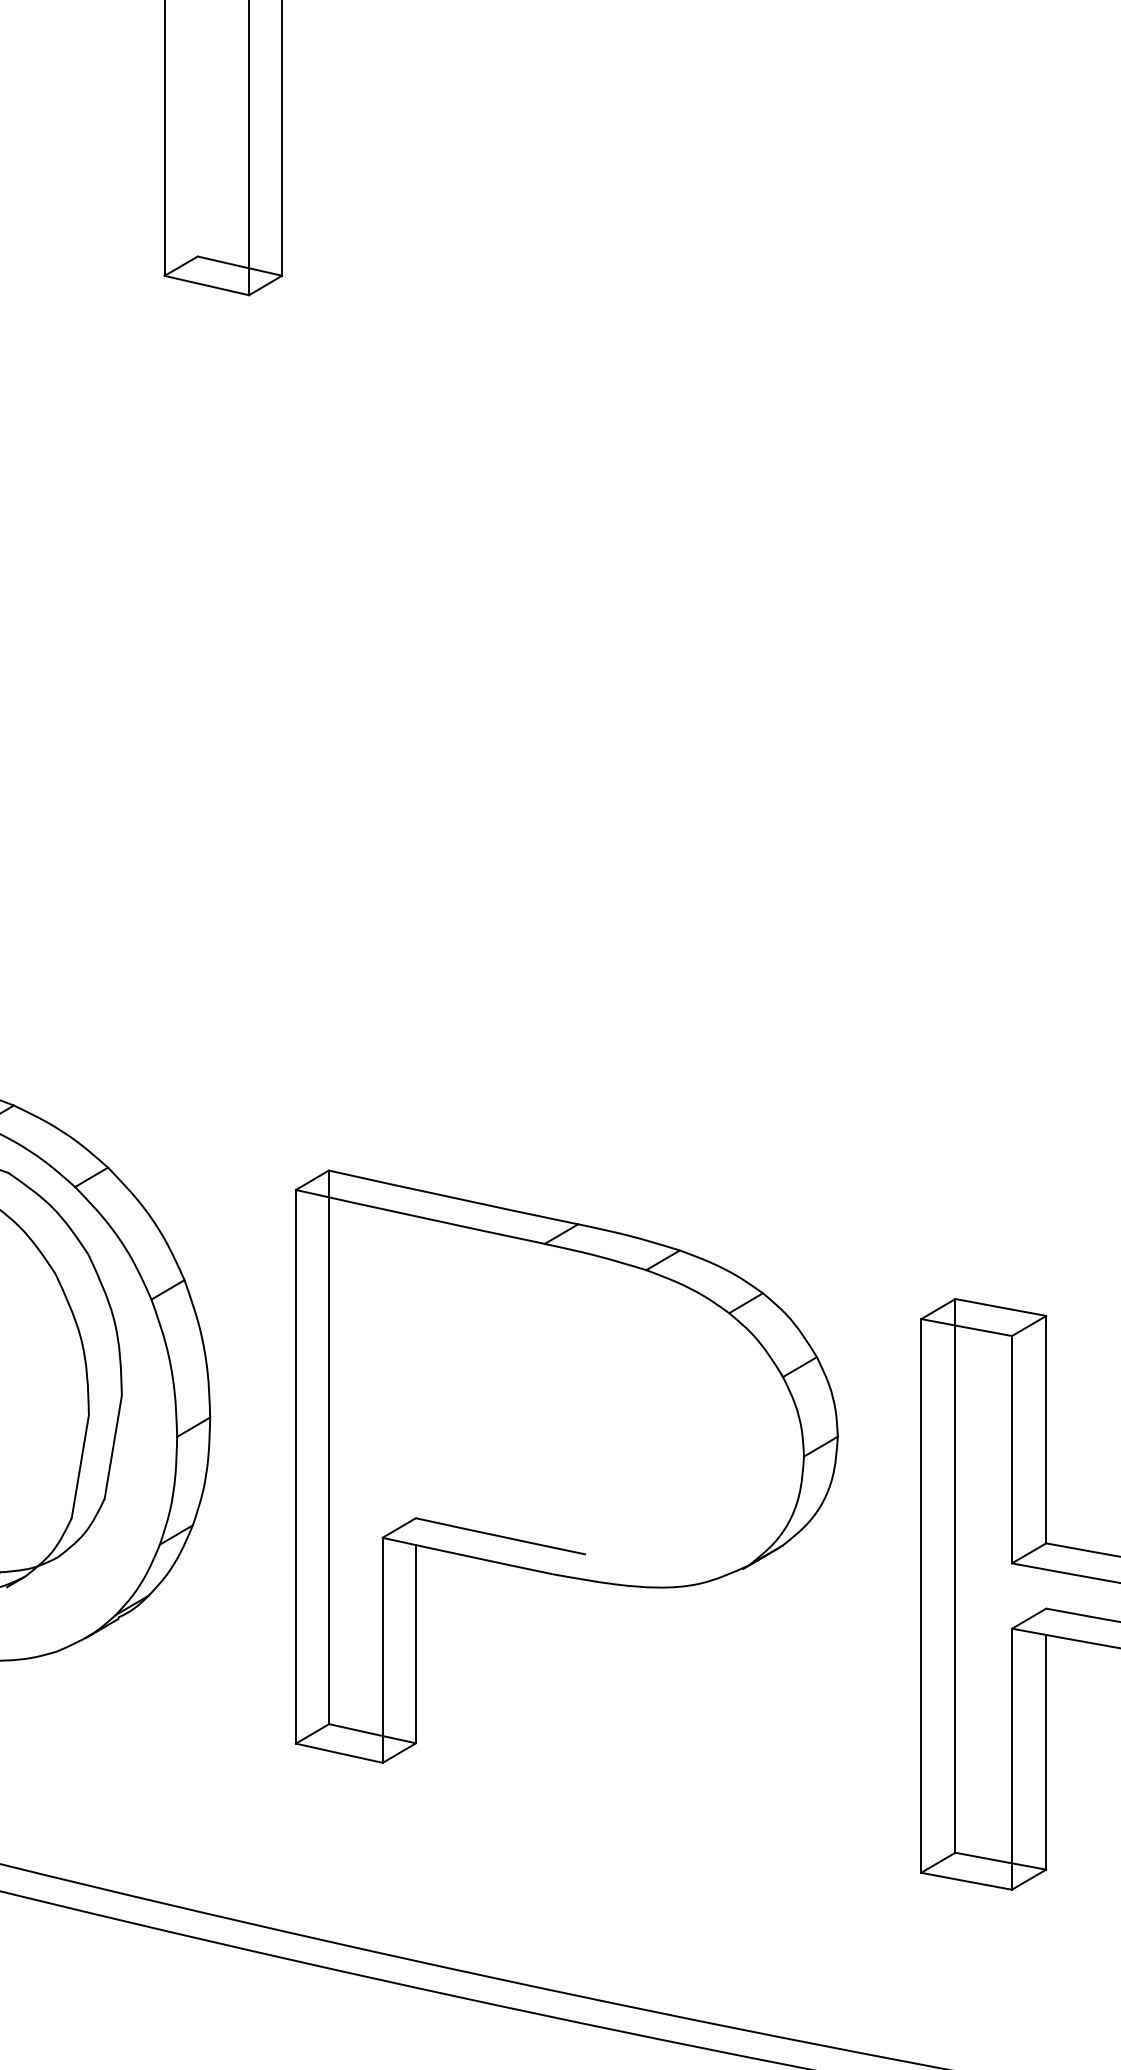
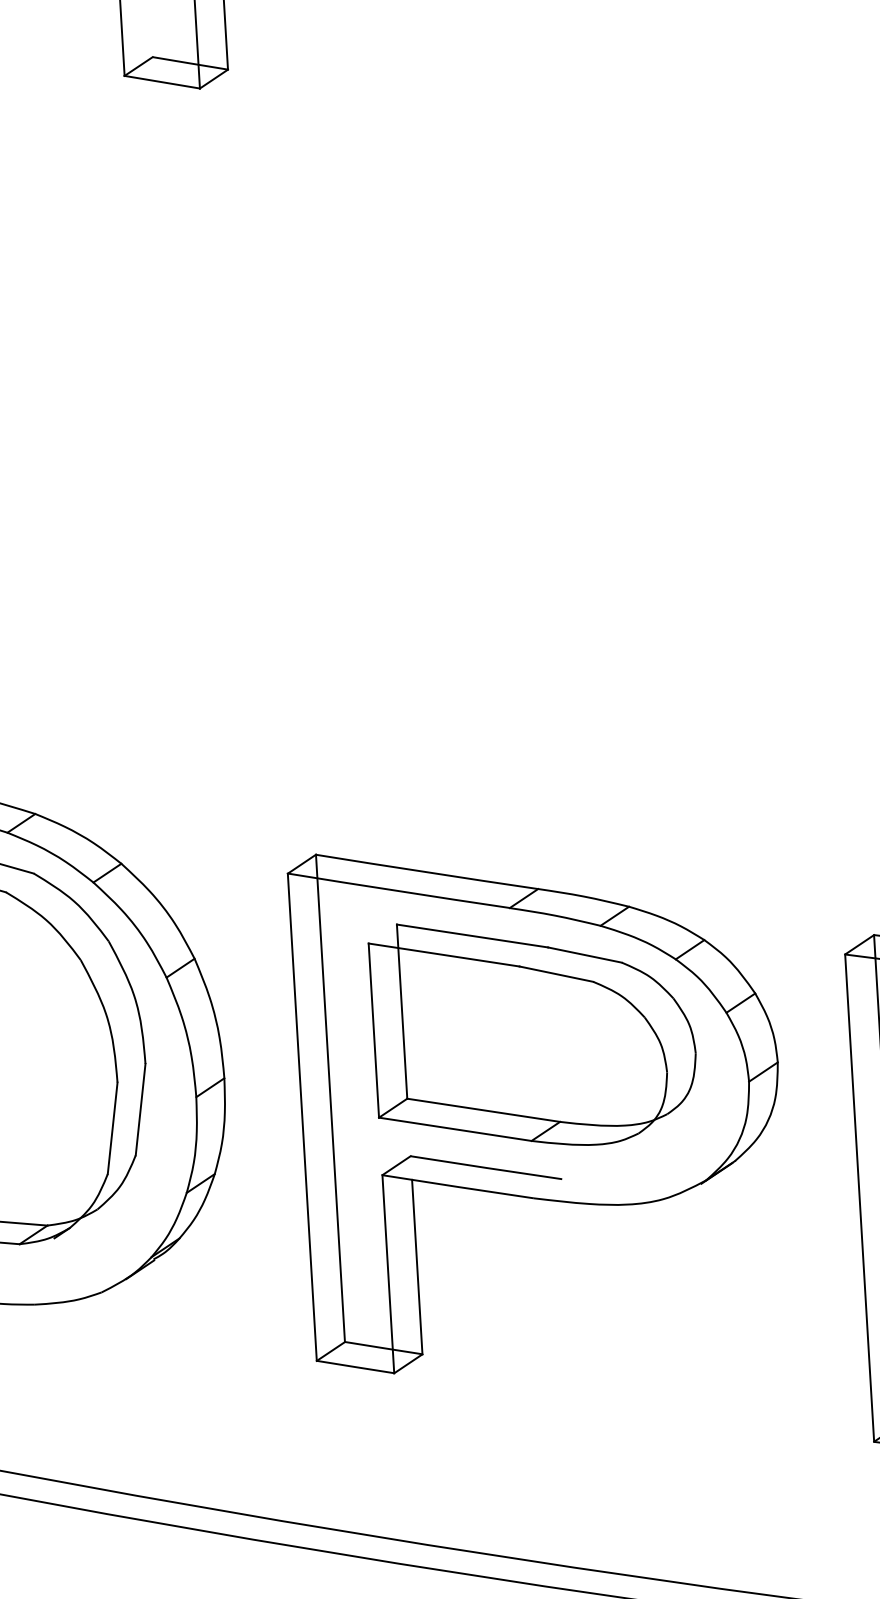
part: (563, 1386) -> (533, 1032), added

